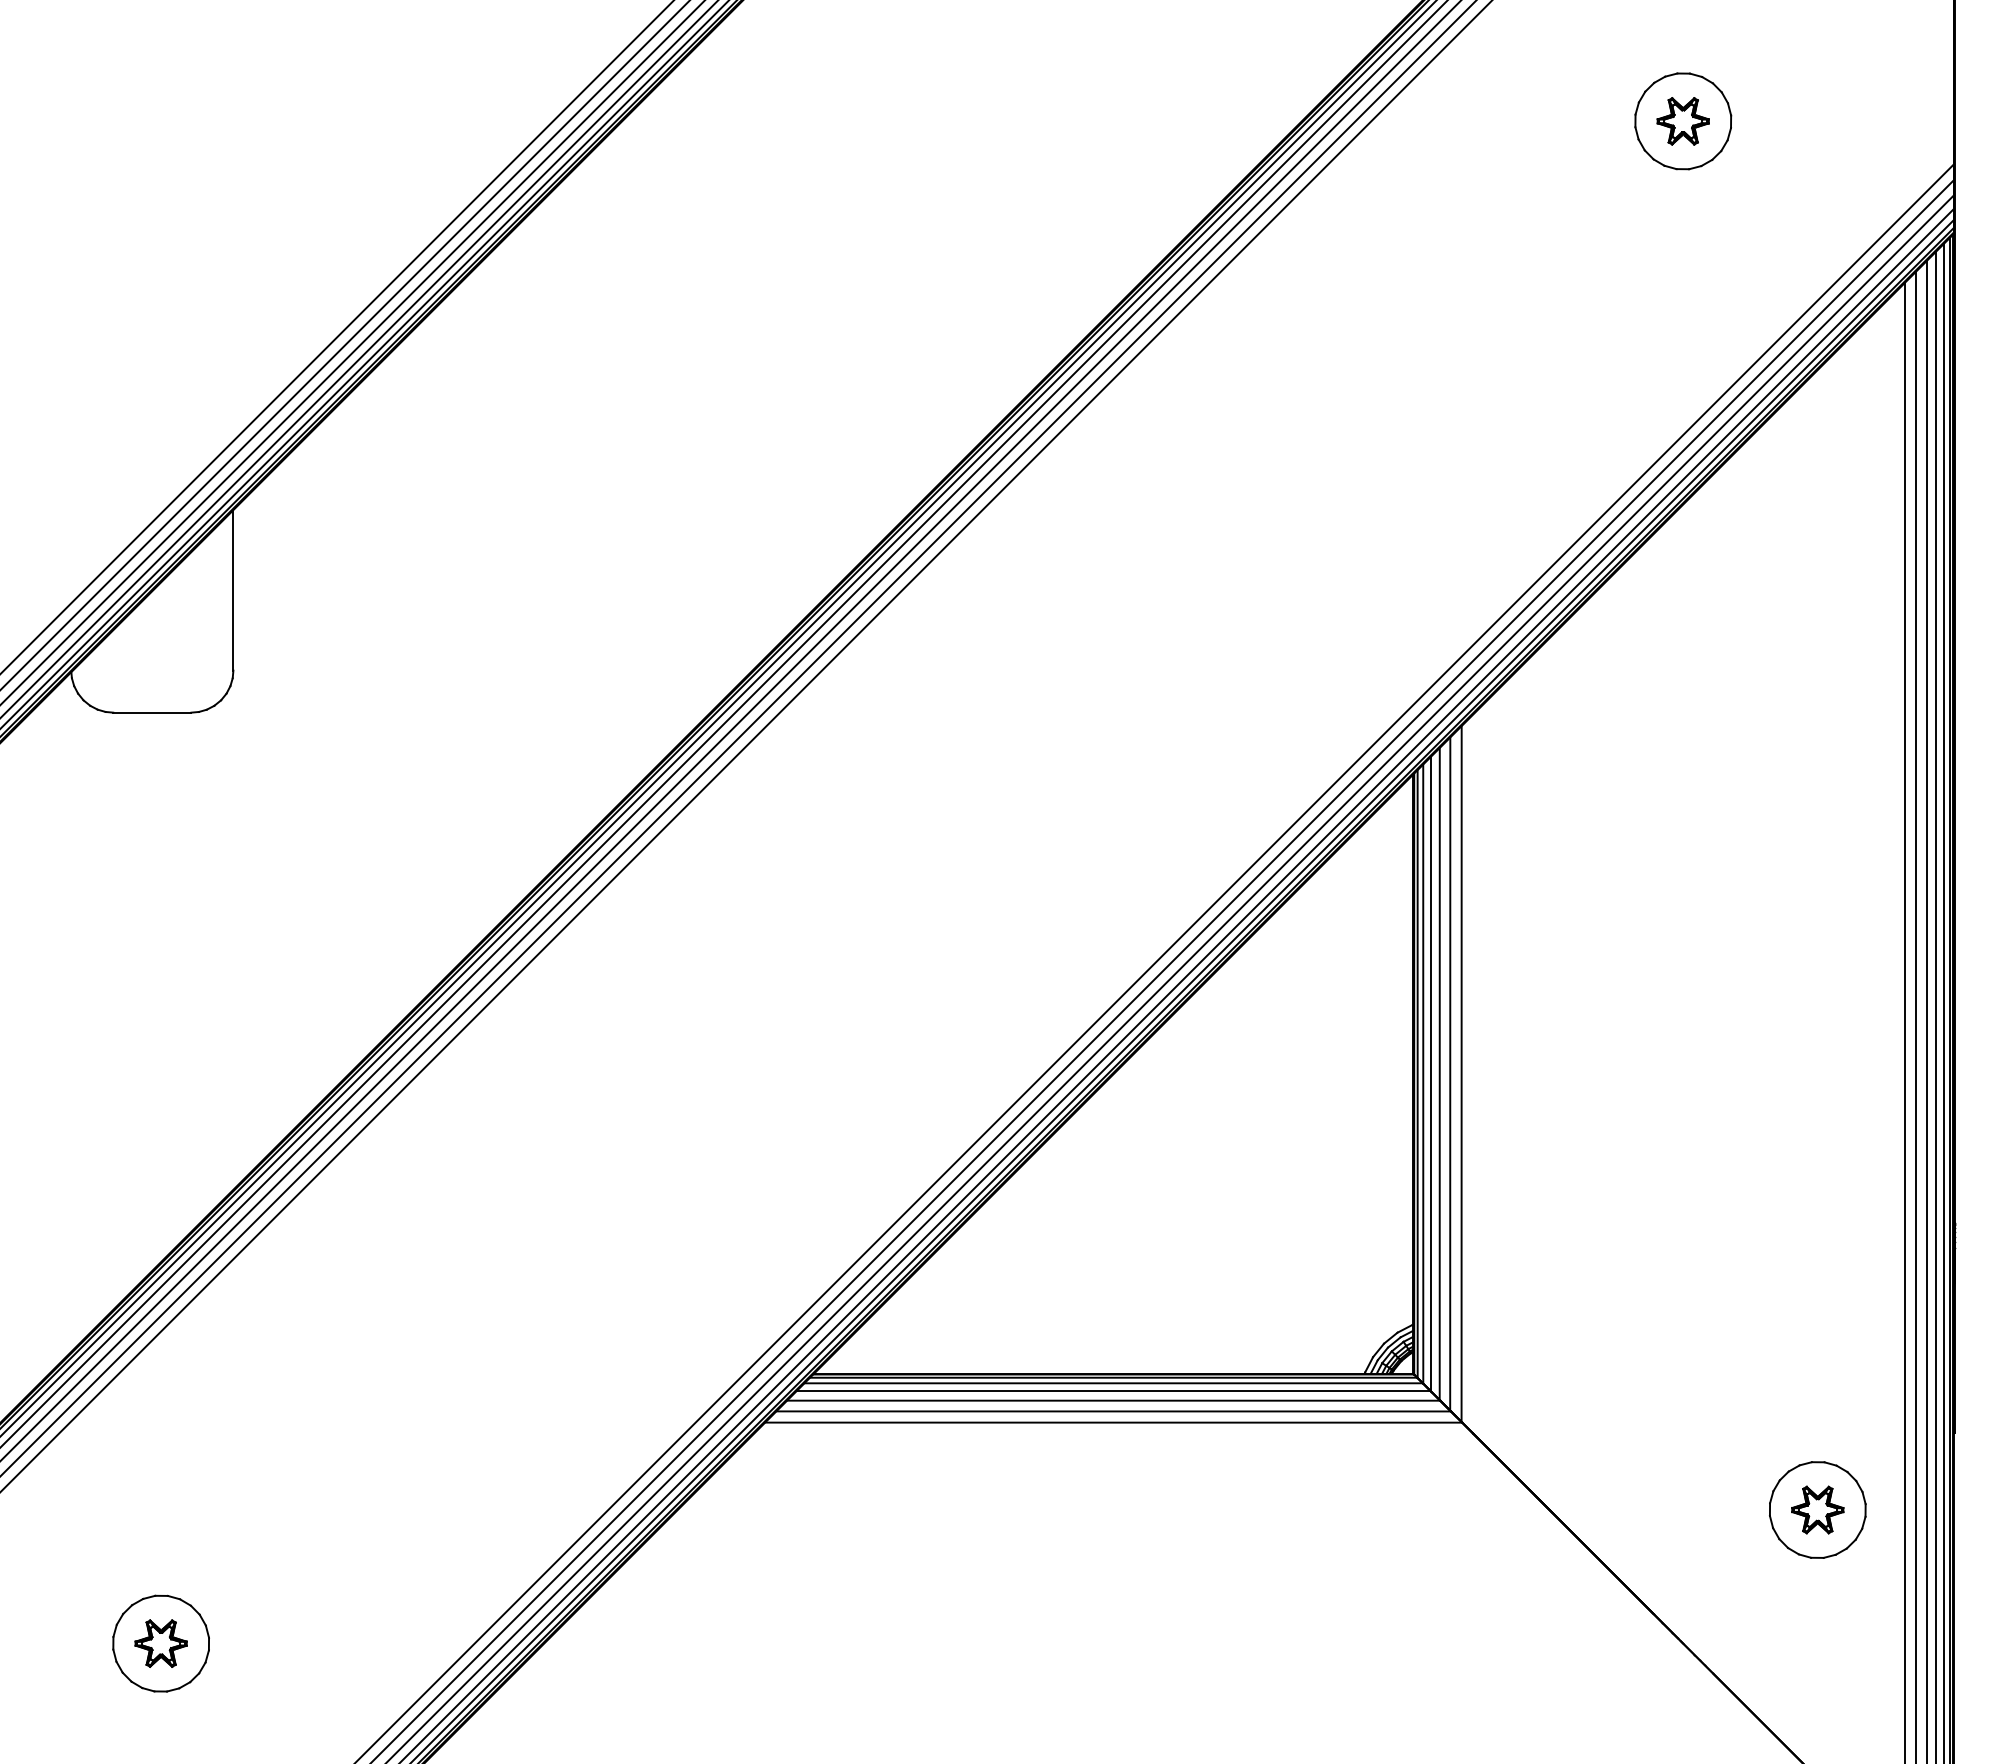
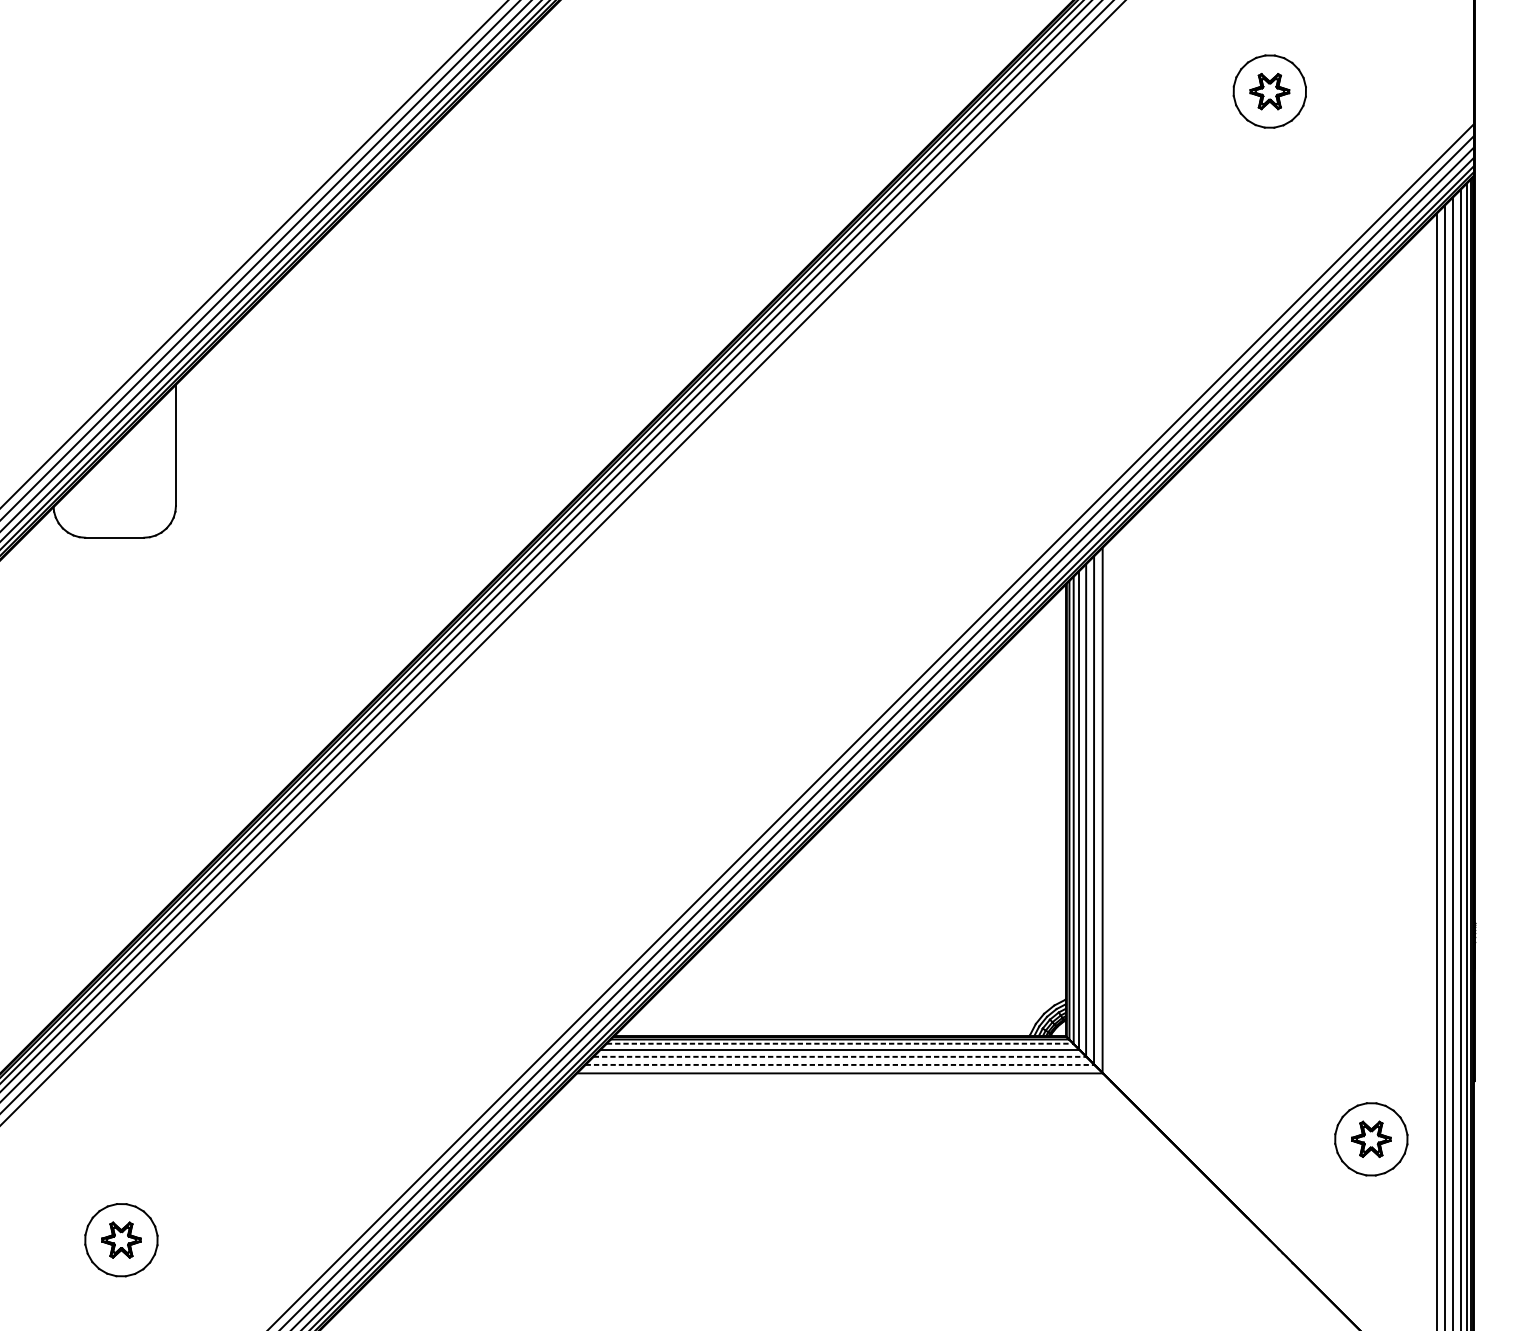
line: (1114, 1383) -> (840, 1043), solid -> dashed
line: (1113, 1400) -> (839, 1056), solid -> dashed
line: (1114, 1411) -> (840, 1065), solid -> dashed

